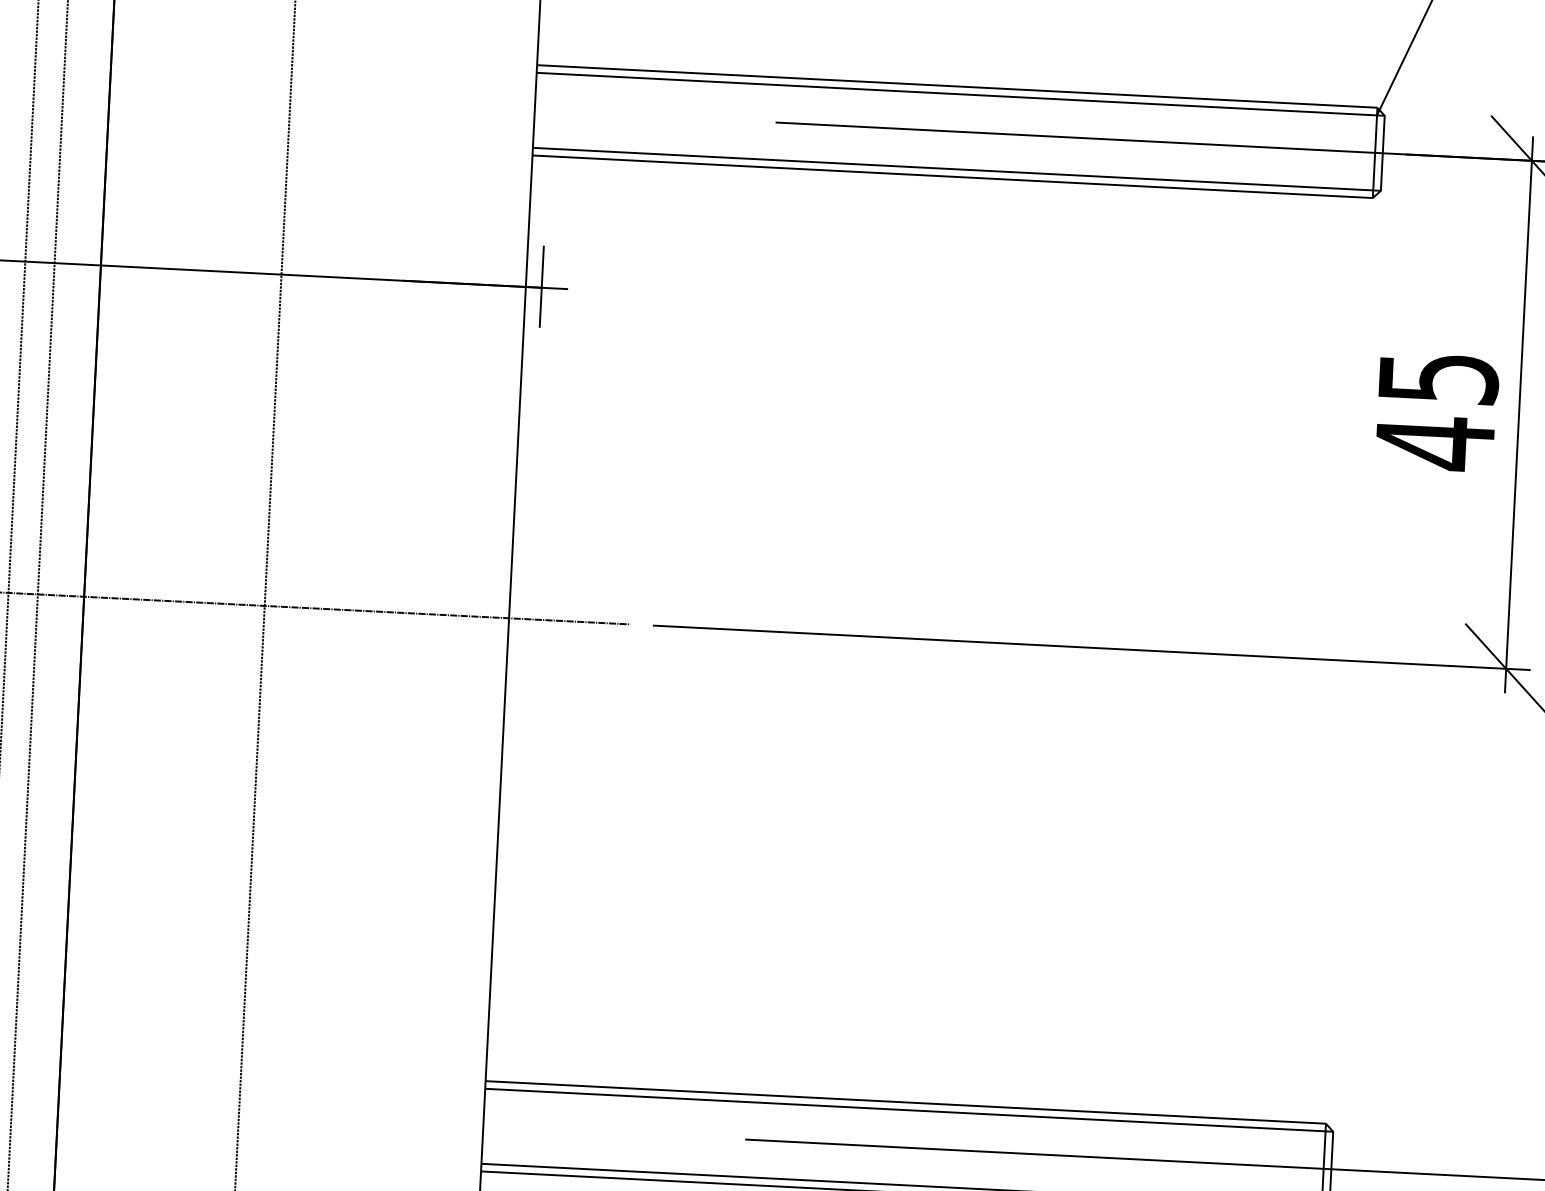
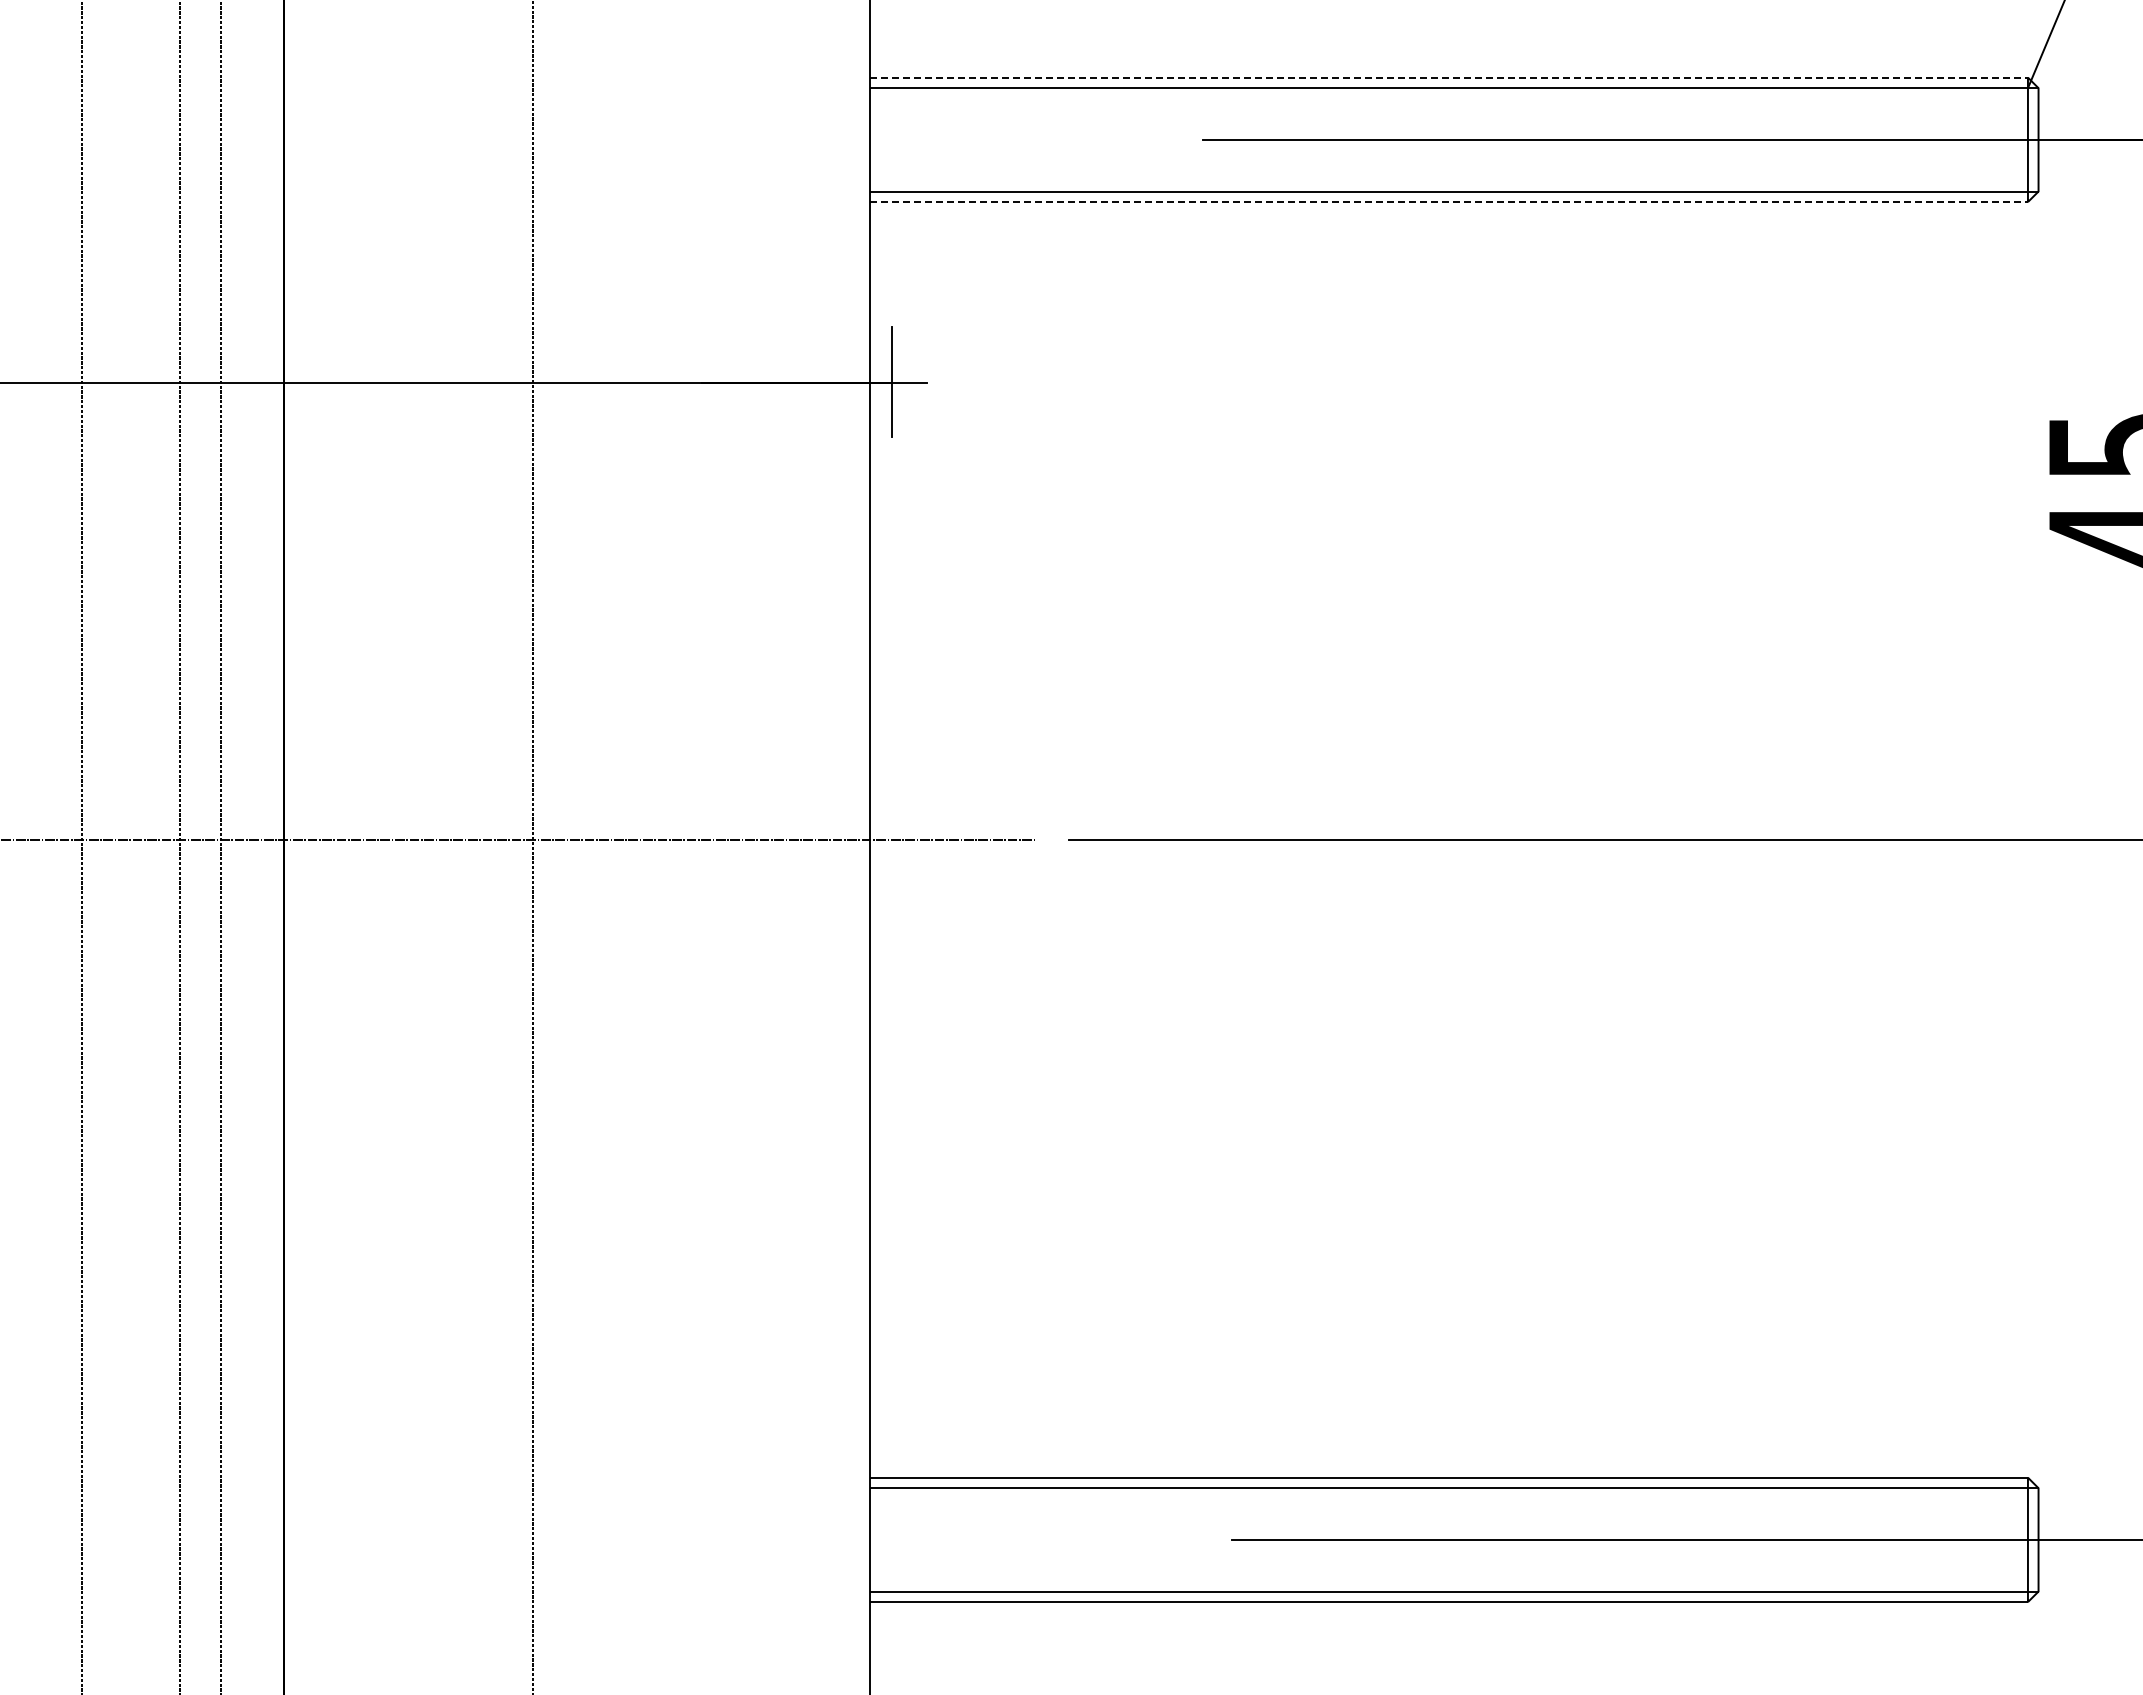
line: (957, 86) -> (1449, 77), solid -> dashed
line: (953, 177) -> (1449, 202), solid -> dashed

